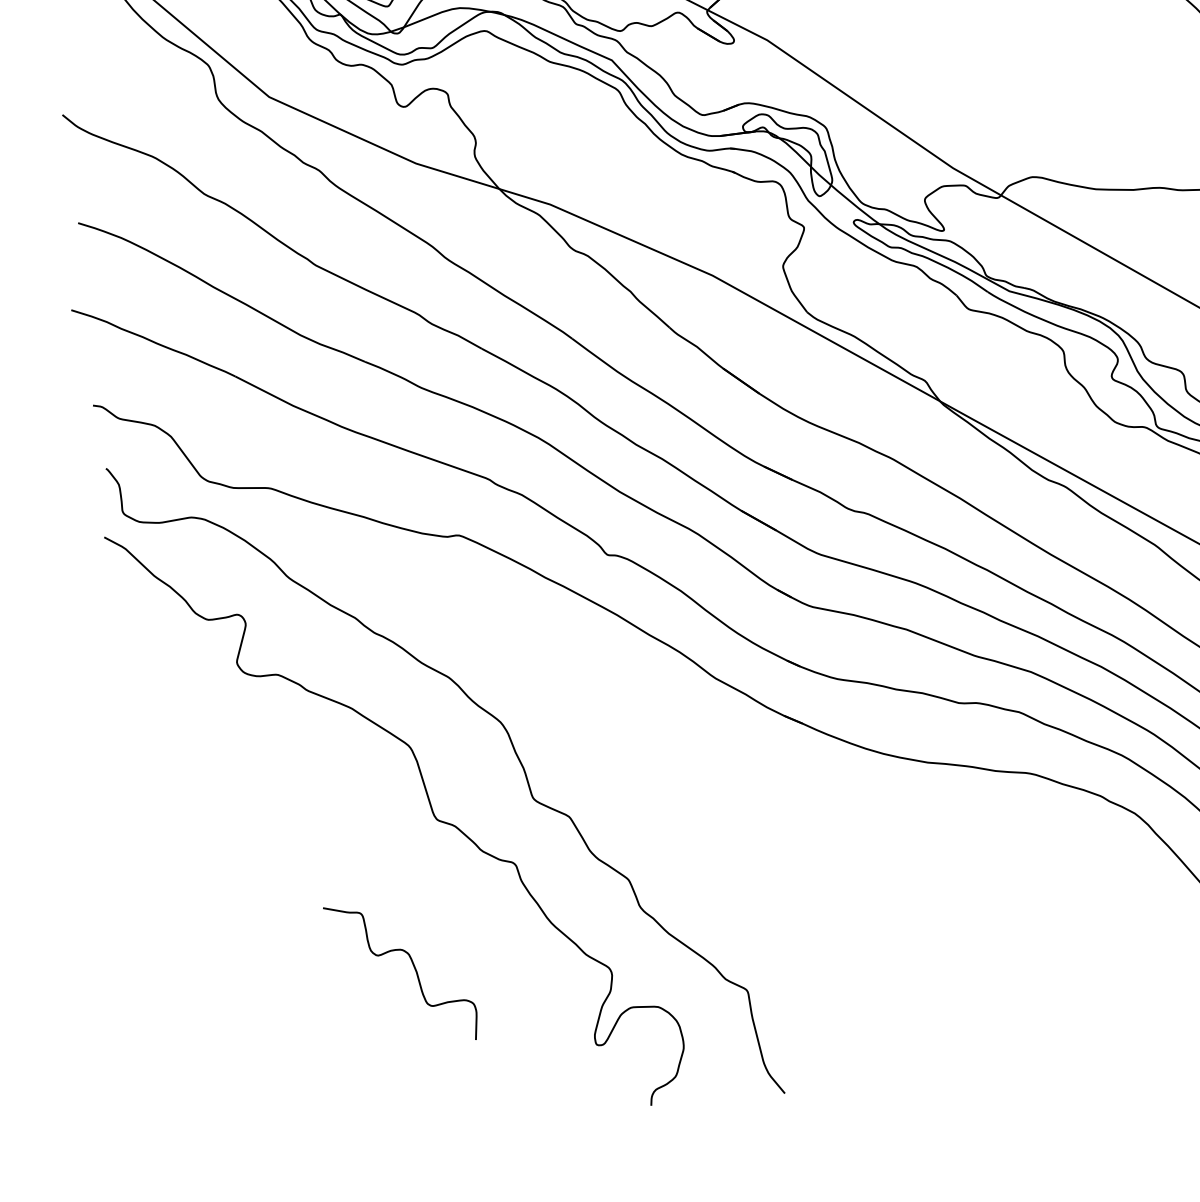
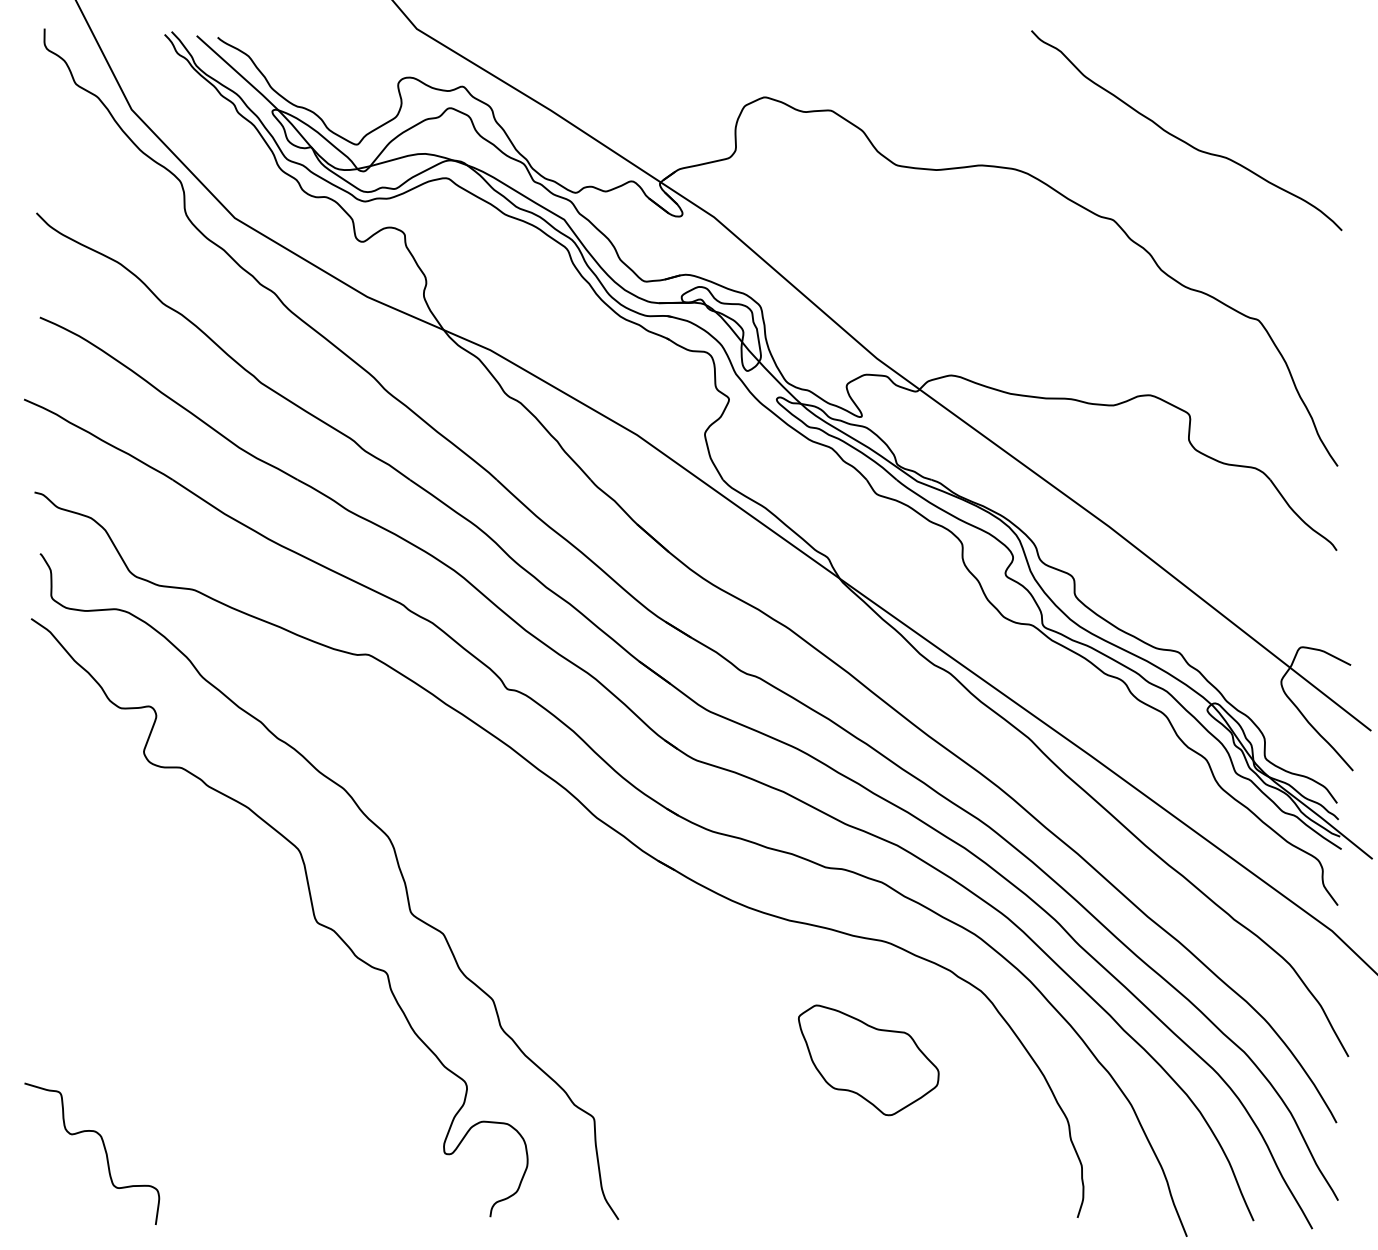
part: (1026, 898) -> (868, 1060), added
curve: (413, 968) -> (104, 1150), moved

